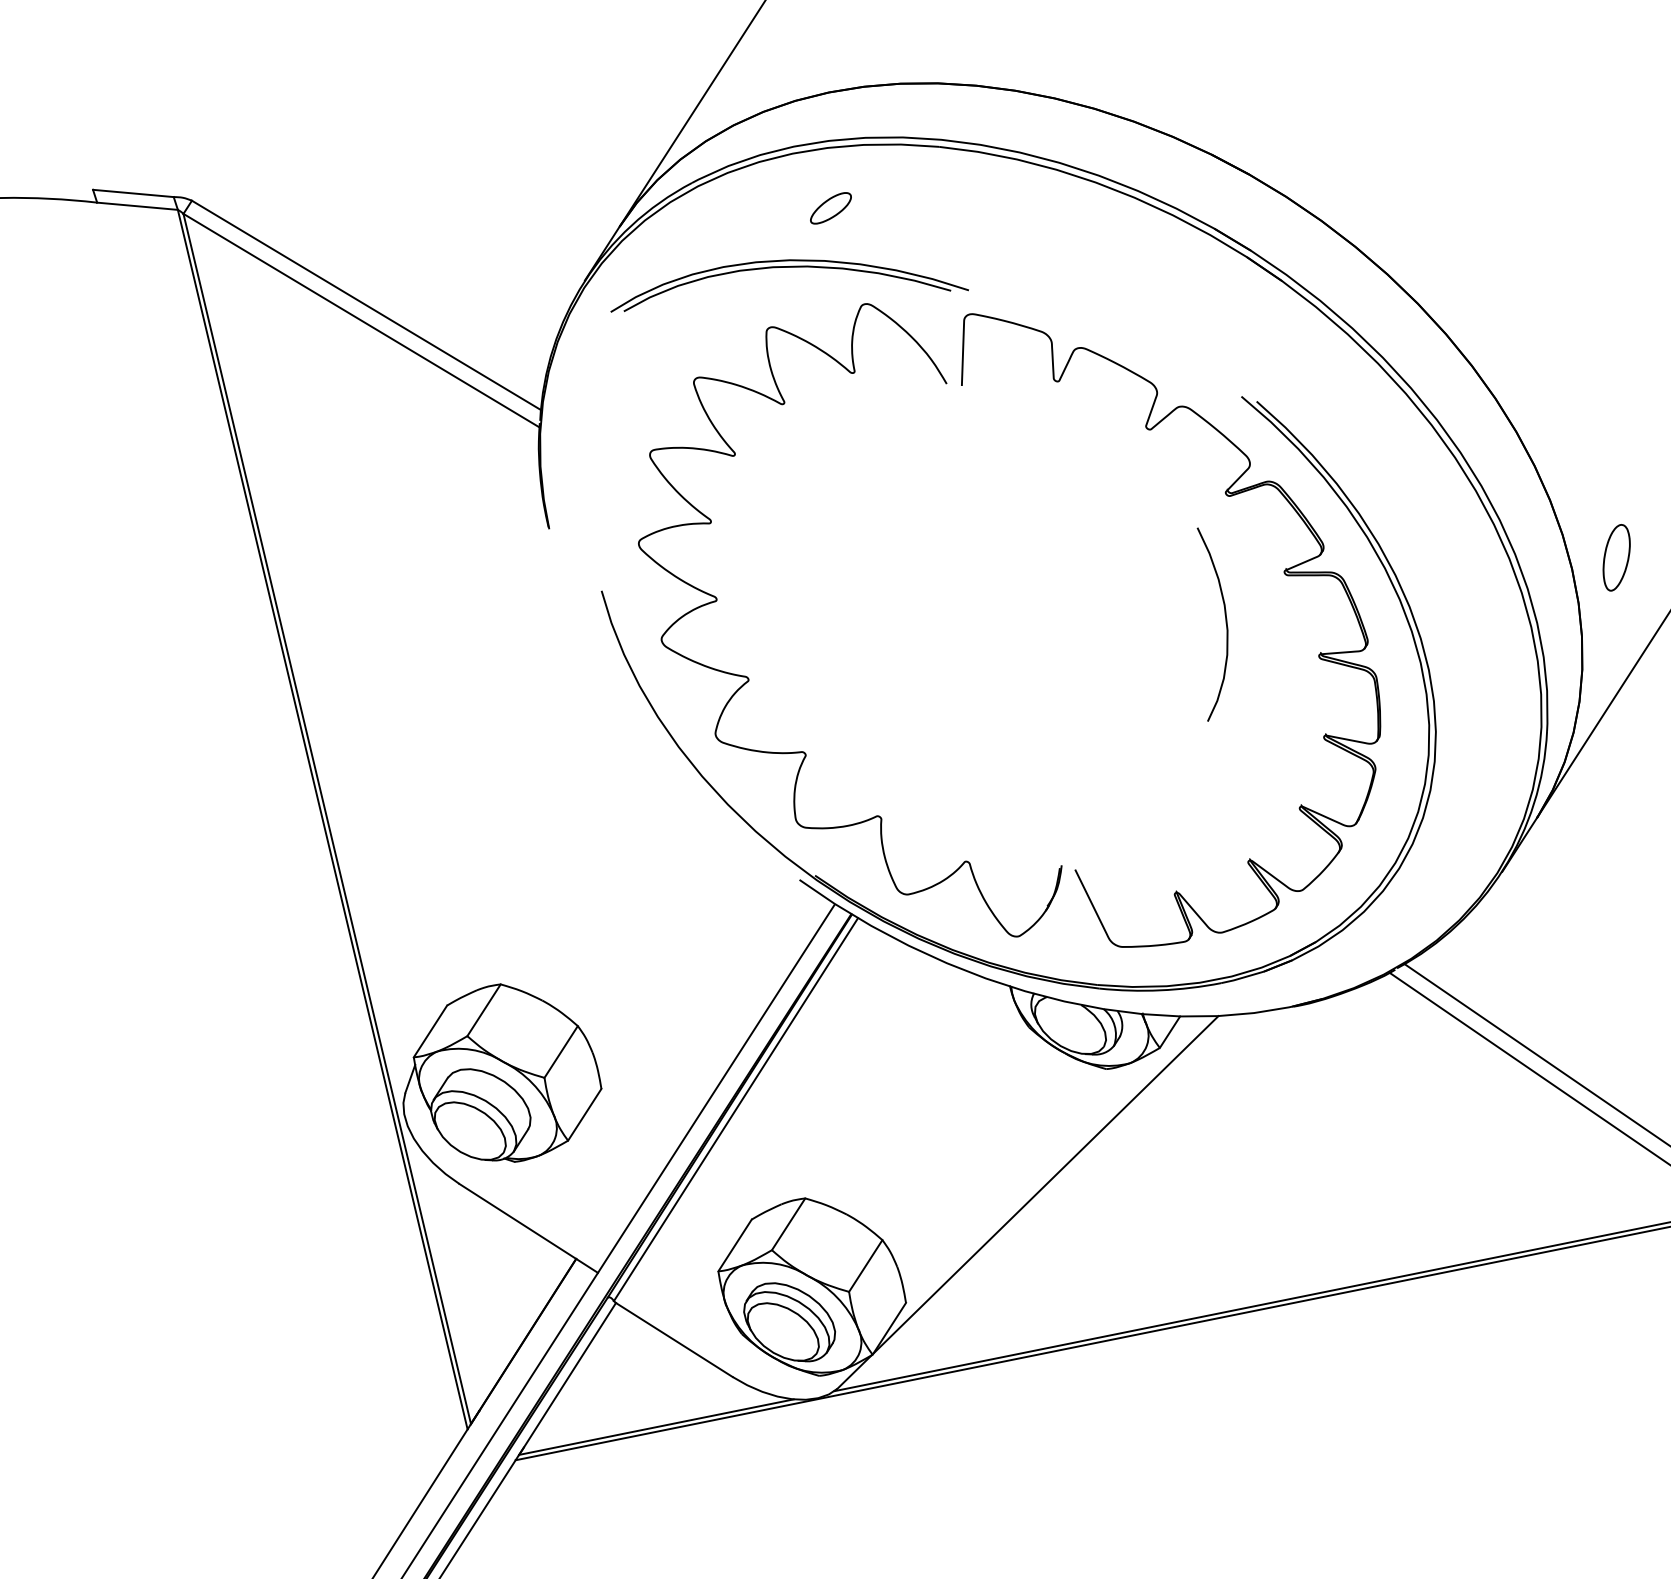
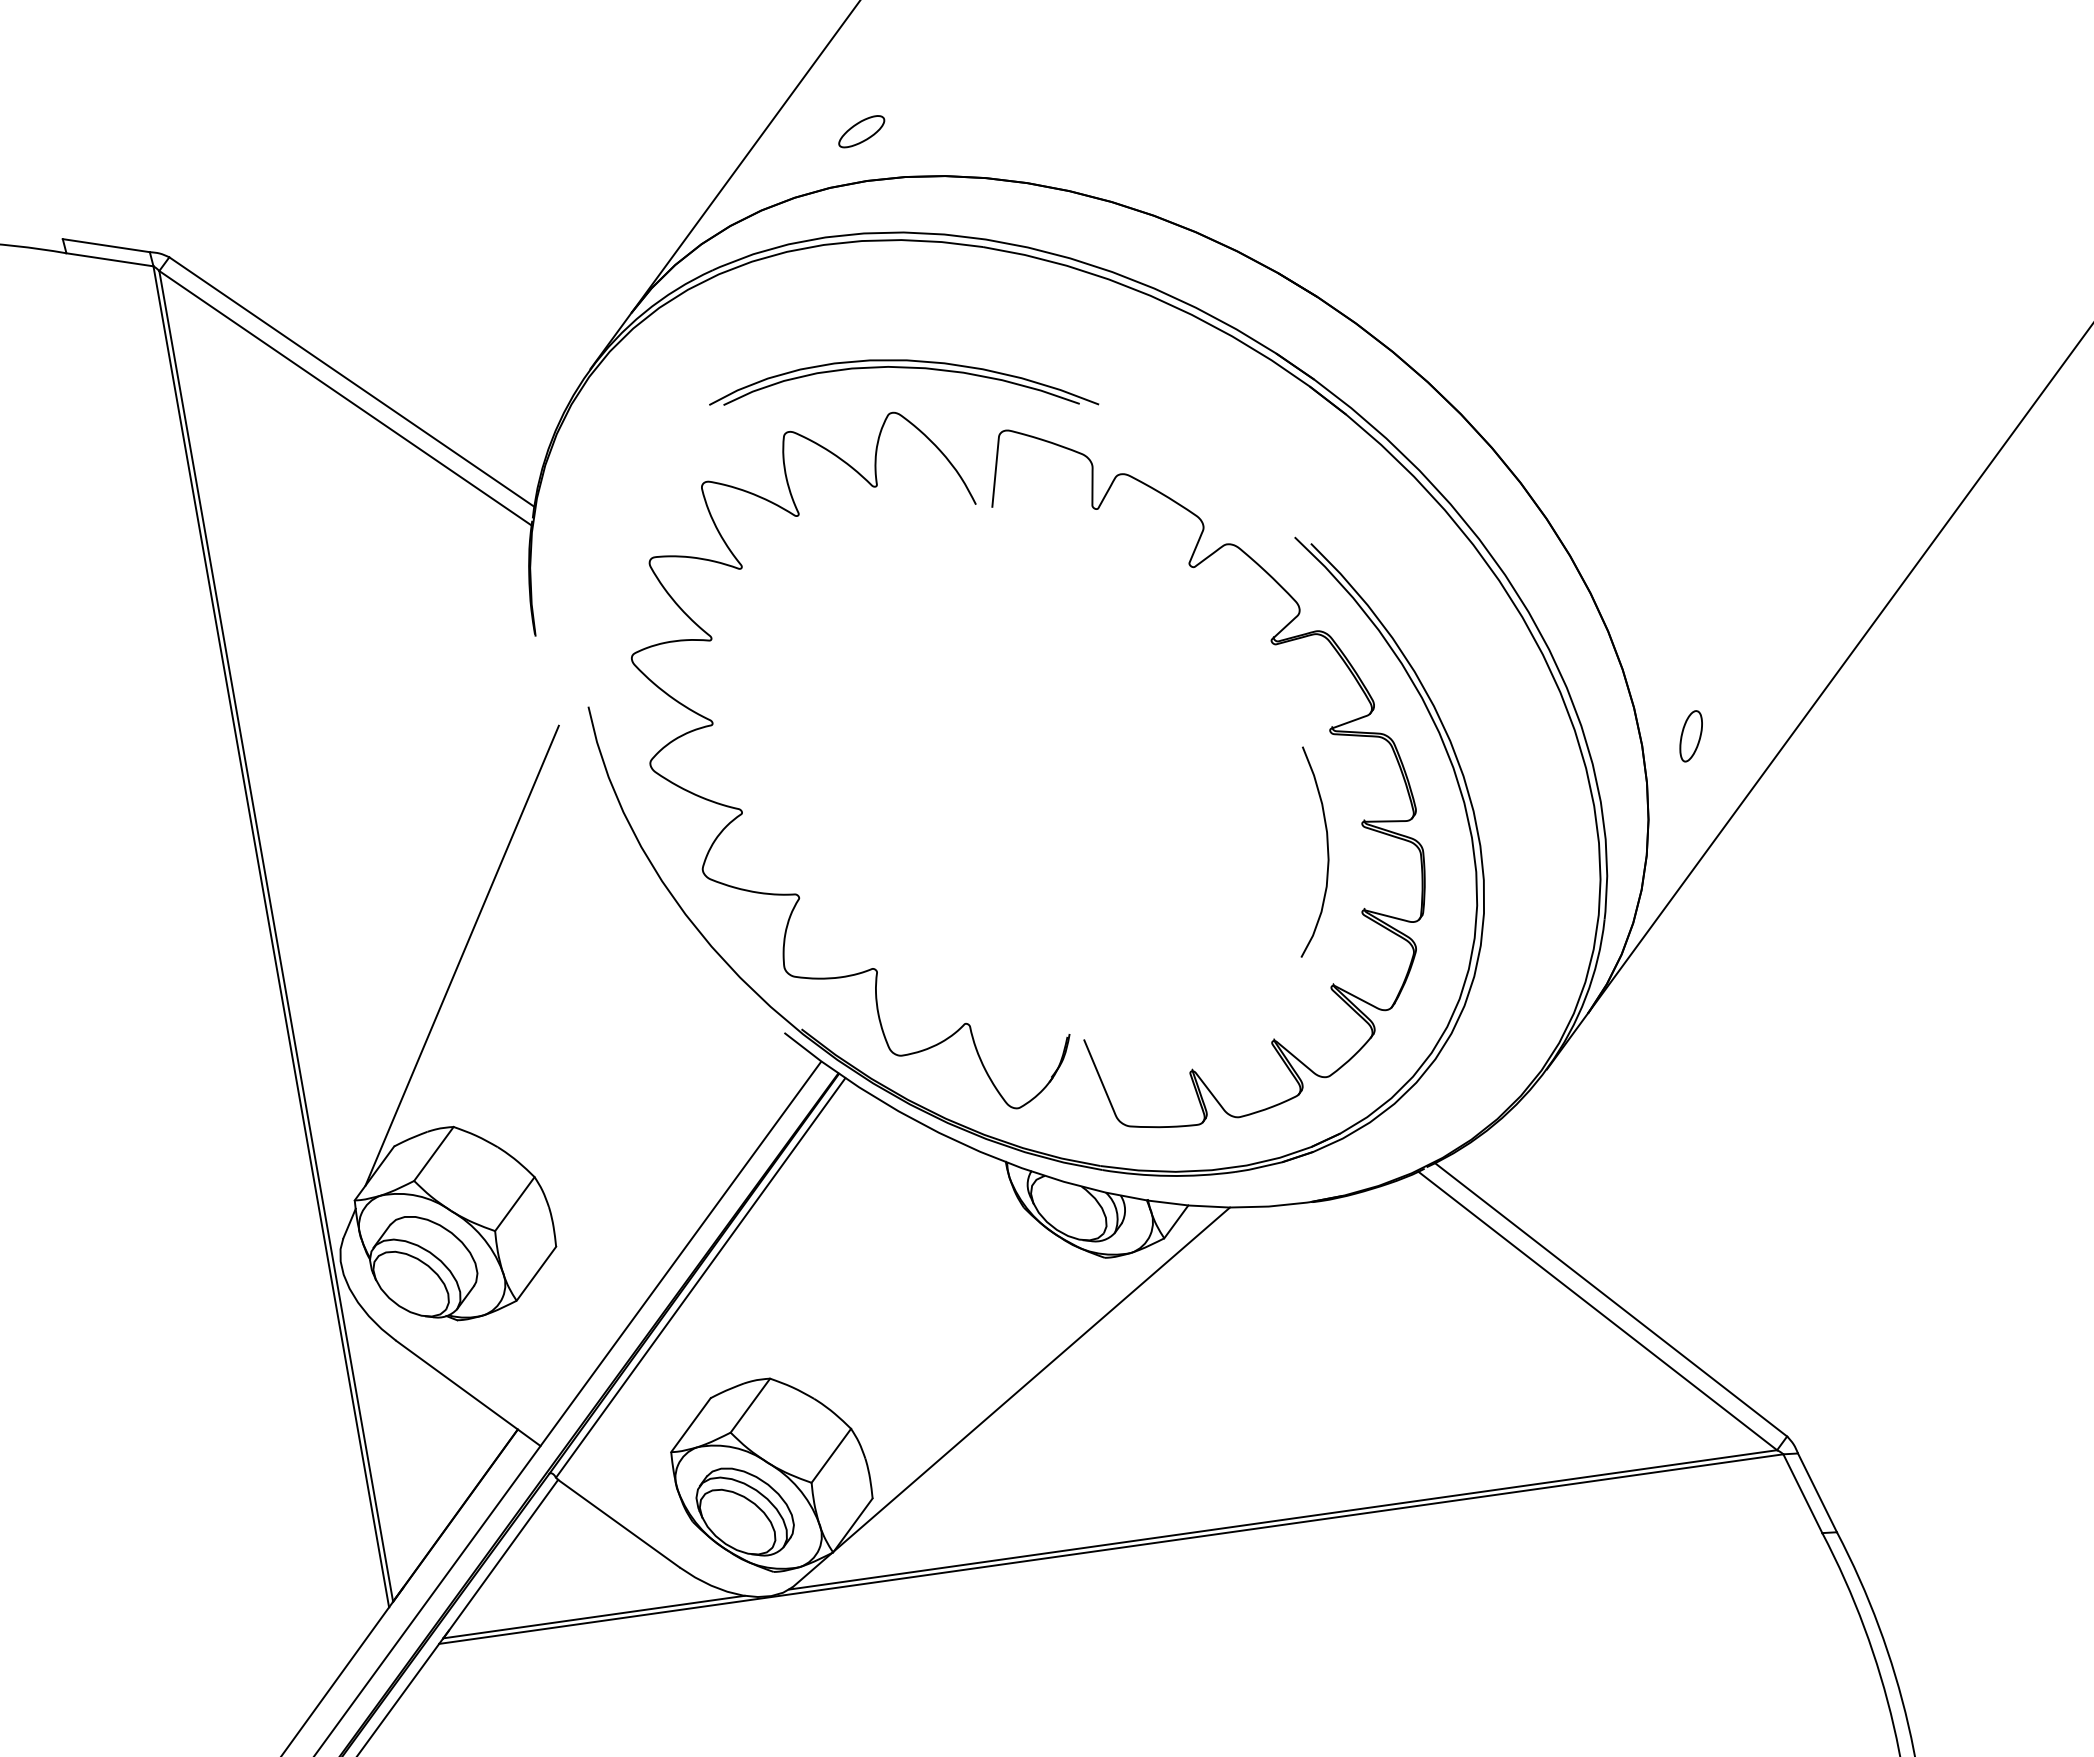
part: (830, 208) -> (861, 131), moved
part: (788, 267) -> (904, 368), moved
part: (1616, 558) -> (1690, 736), size x0.71
curve: (1226, 622) -> (1327, 851), moved
line: (498, 826) -> (461, 955), added

